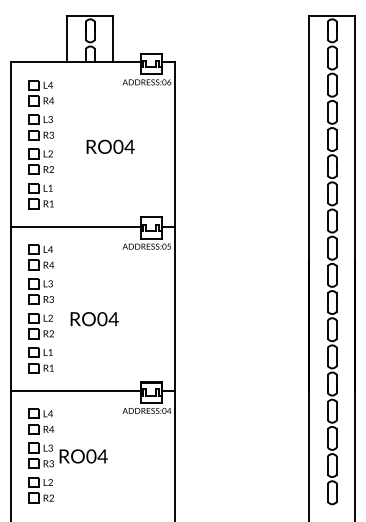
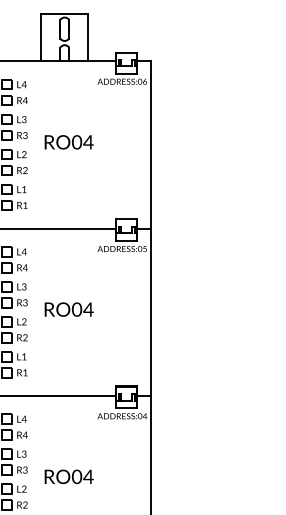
text: (110, 146) -> (68, 141), moved
text: (94, 319) -> (68, 309), moved
text: (83, 456) -> (68, 476), moved

